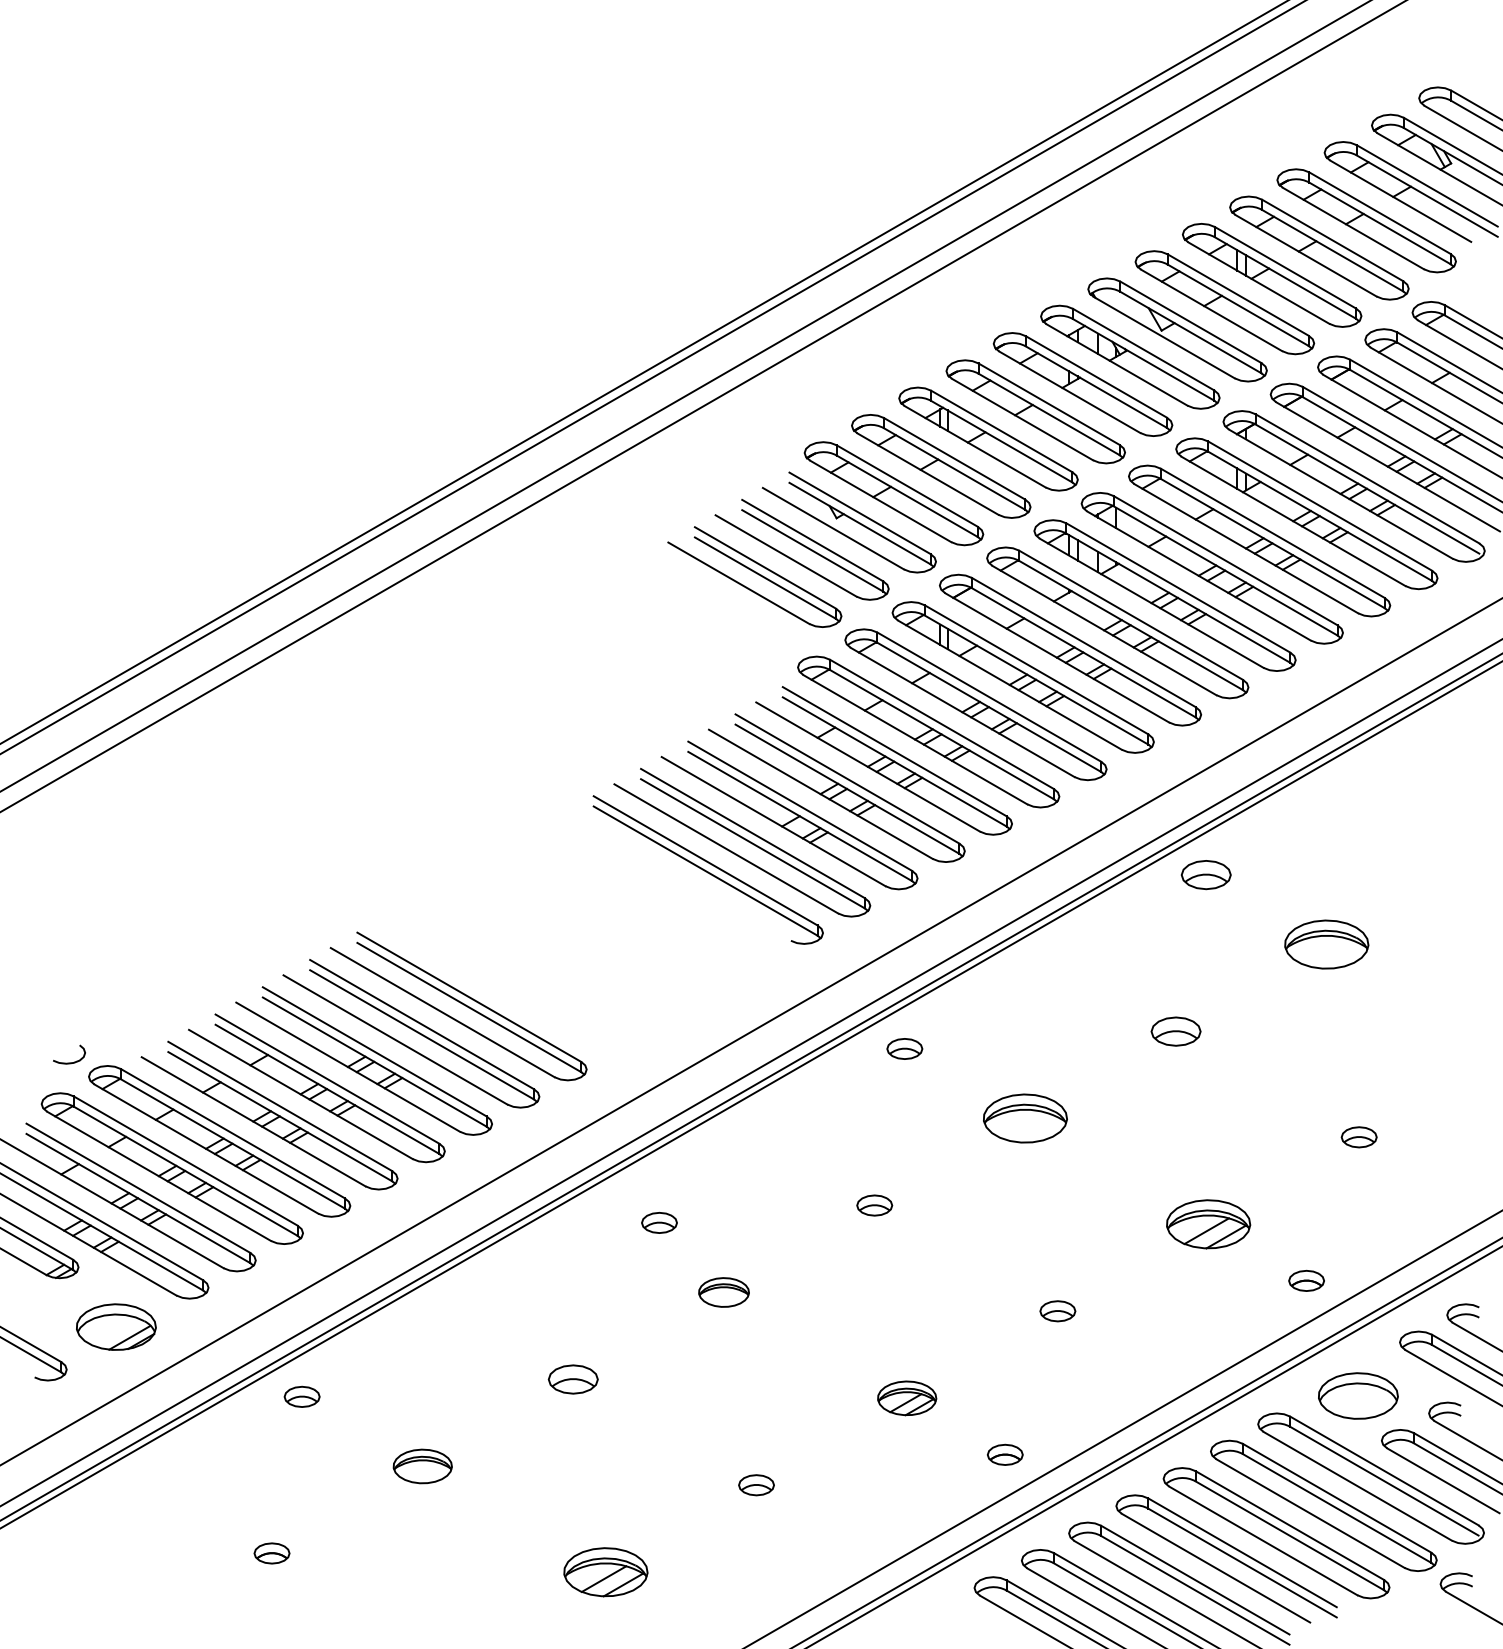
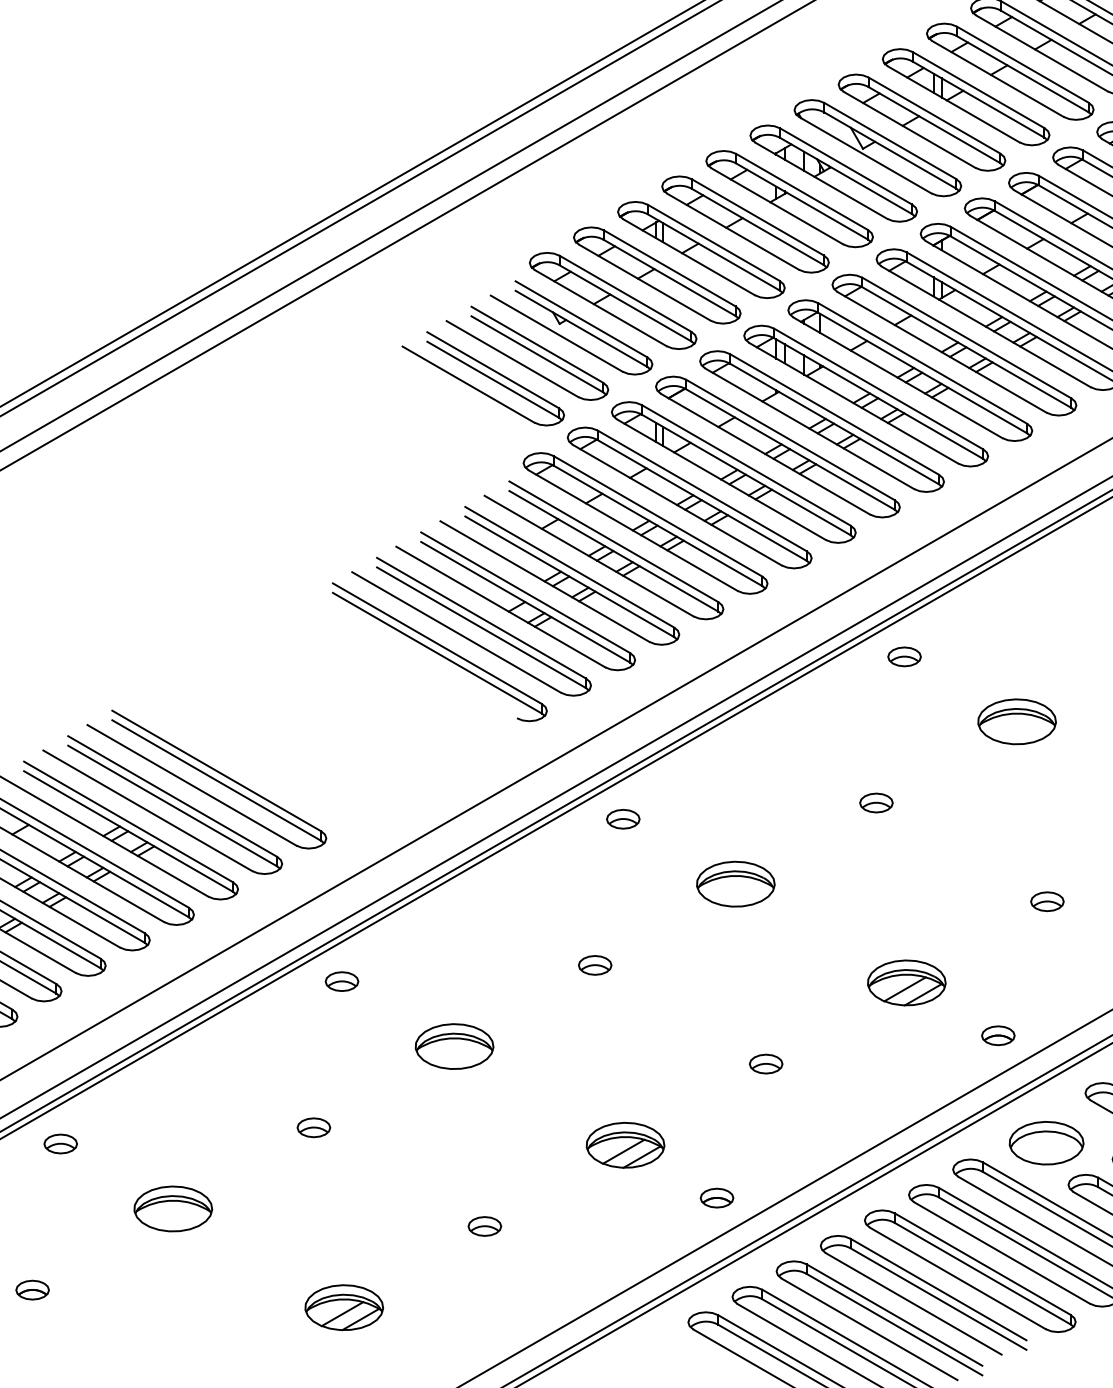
part: (1205, 874) -> (903, 656), size x0.71
part: (1175, 1031) -> (875, 802), size x0.71
part: (659, 1222) -> (342, 981), moved
part: (723, 1292) -> (454, 1046), size x1.67
part: (573, 1379) -> (314, 1127), size x0.71
part: (906, 1398) -> (624, 1145), size x1.43
part: (422, 1466) -> (173, 1208), size x1.43

